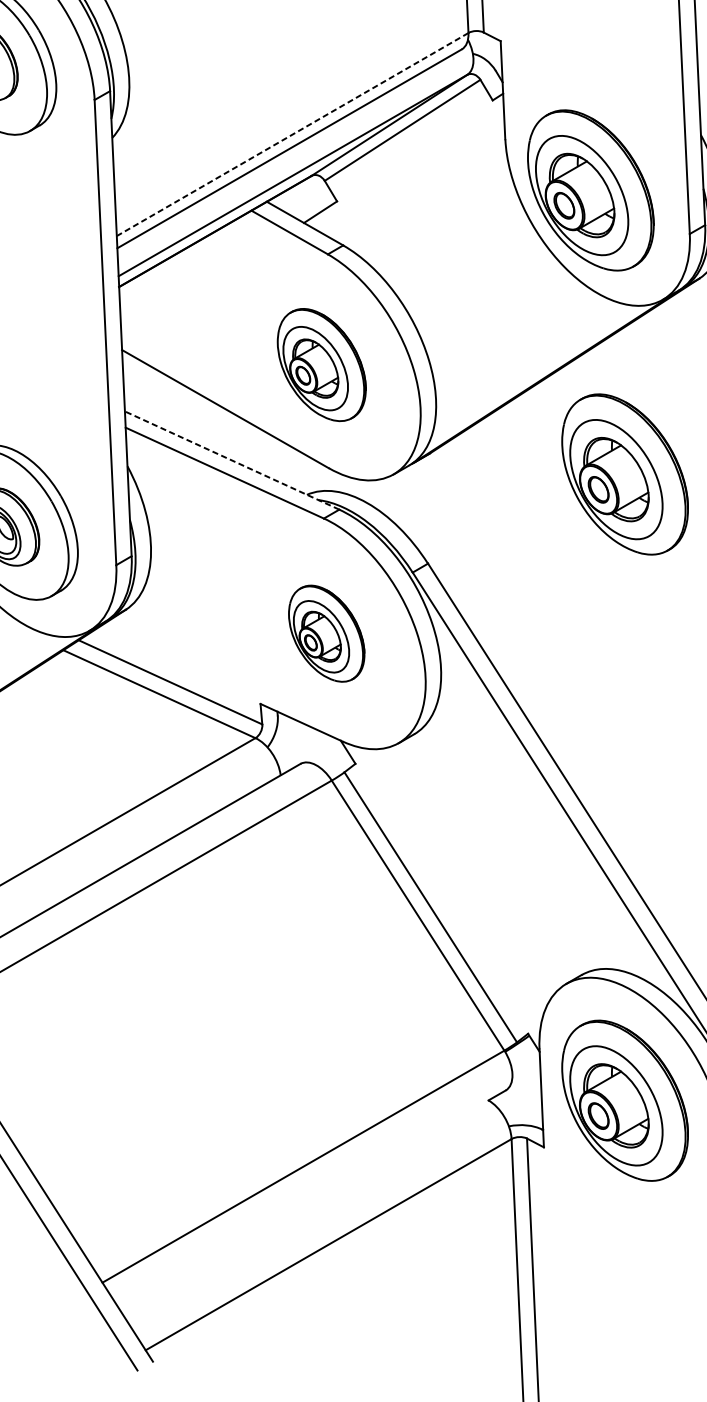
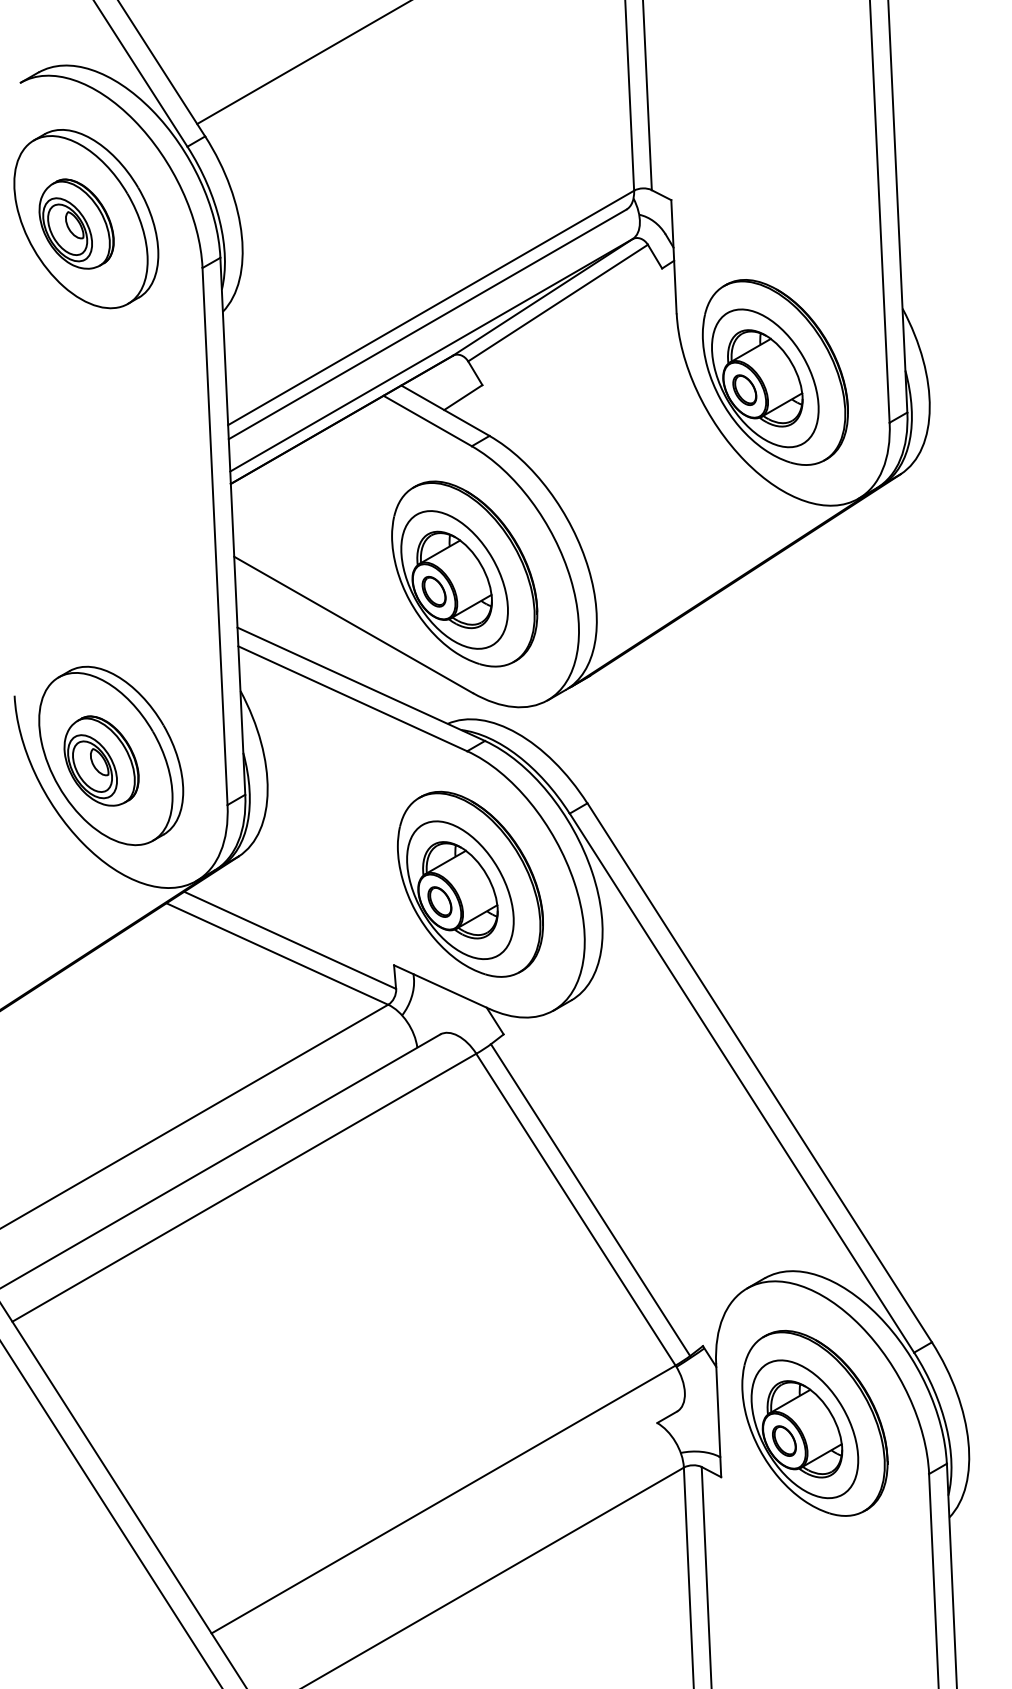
line: (292, 135) -> (430, 308), dashed -> solid
part: (321, 364) -> (464, 573), size x1.43
line: (231, 460) -> (360, 684), dashed -> solid
part: (624, 474) -> (814, 700), removed
part: (326, 633) -> (470, 883), size x1.67

